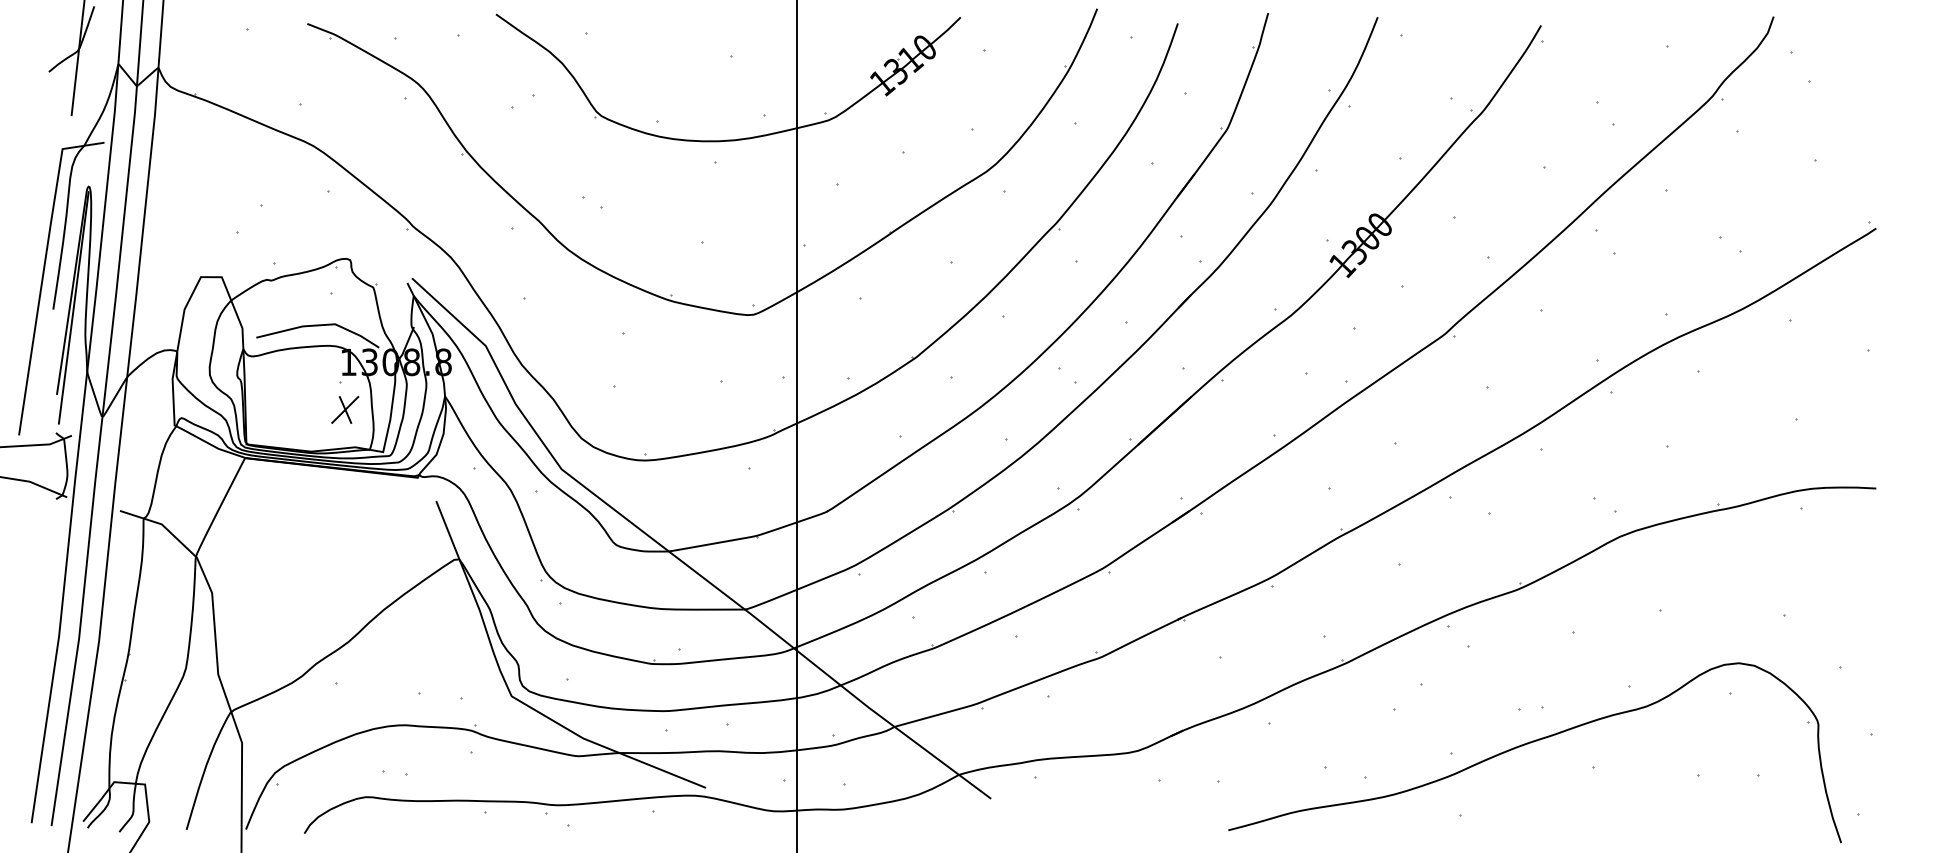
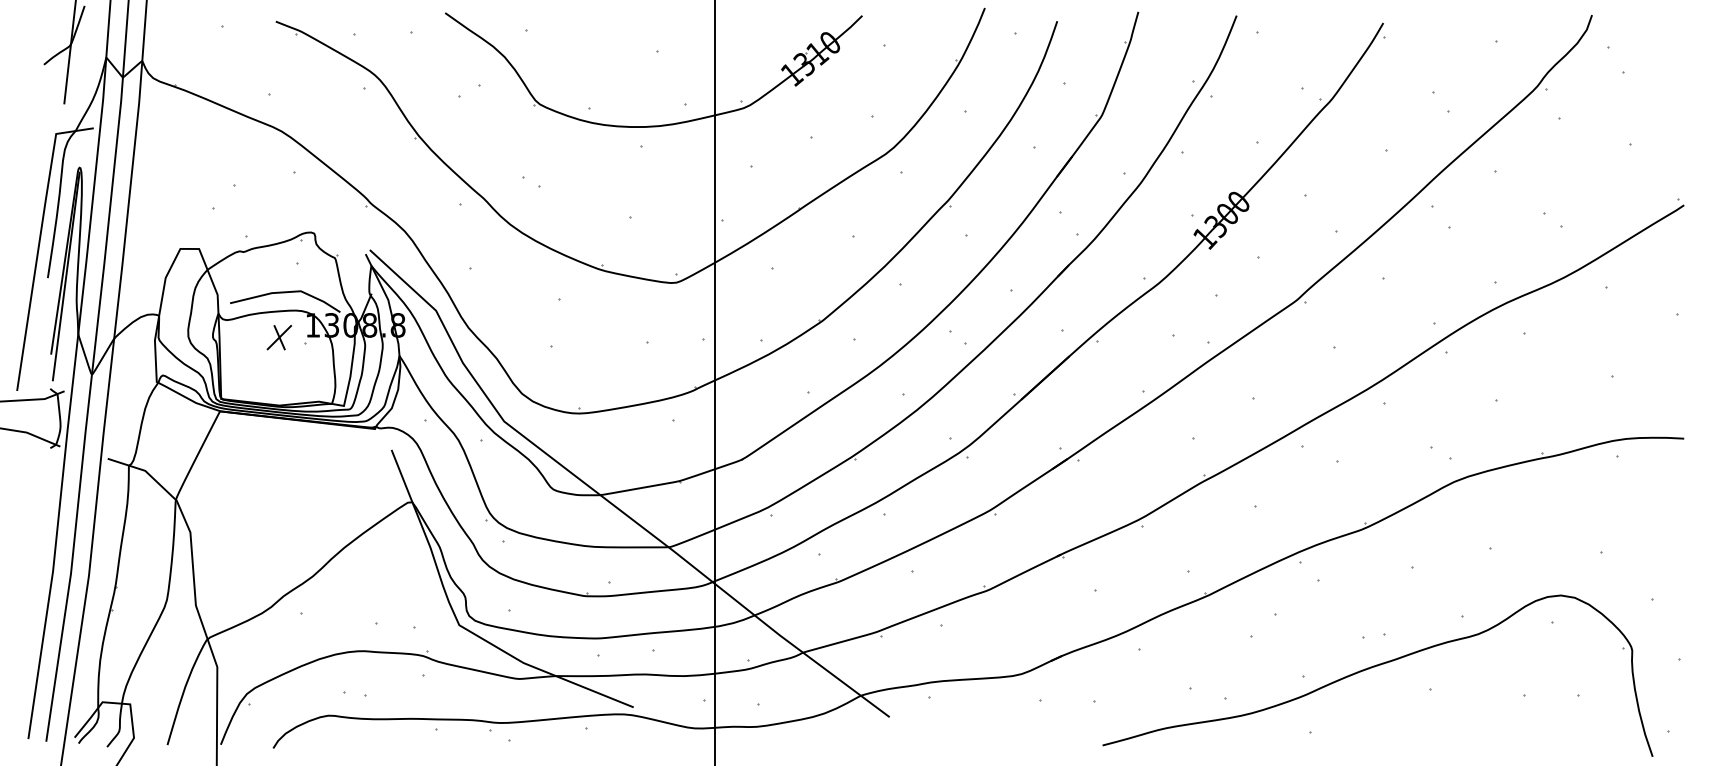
part: (345, 409) -> (279, 337), moved

